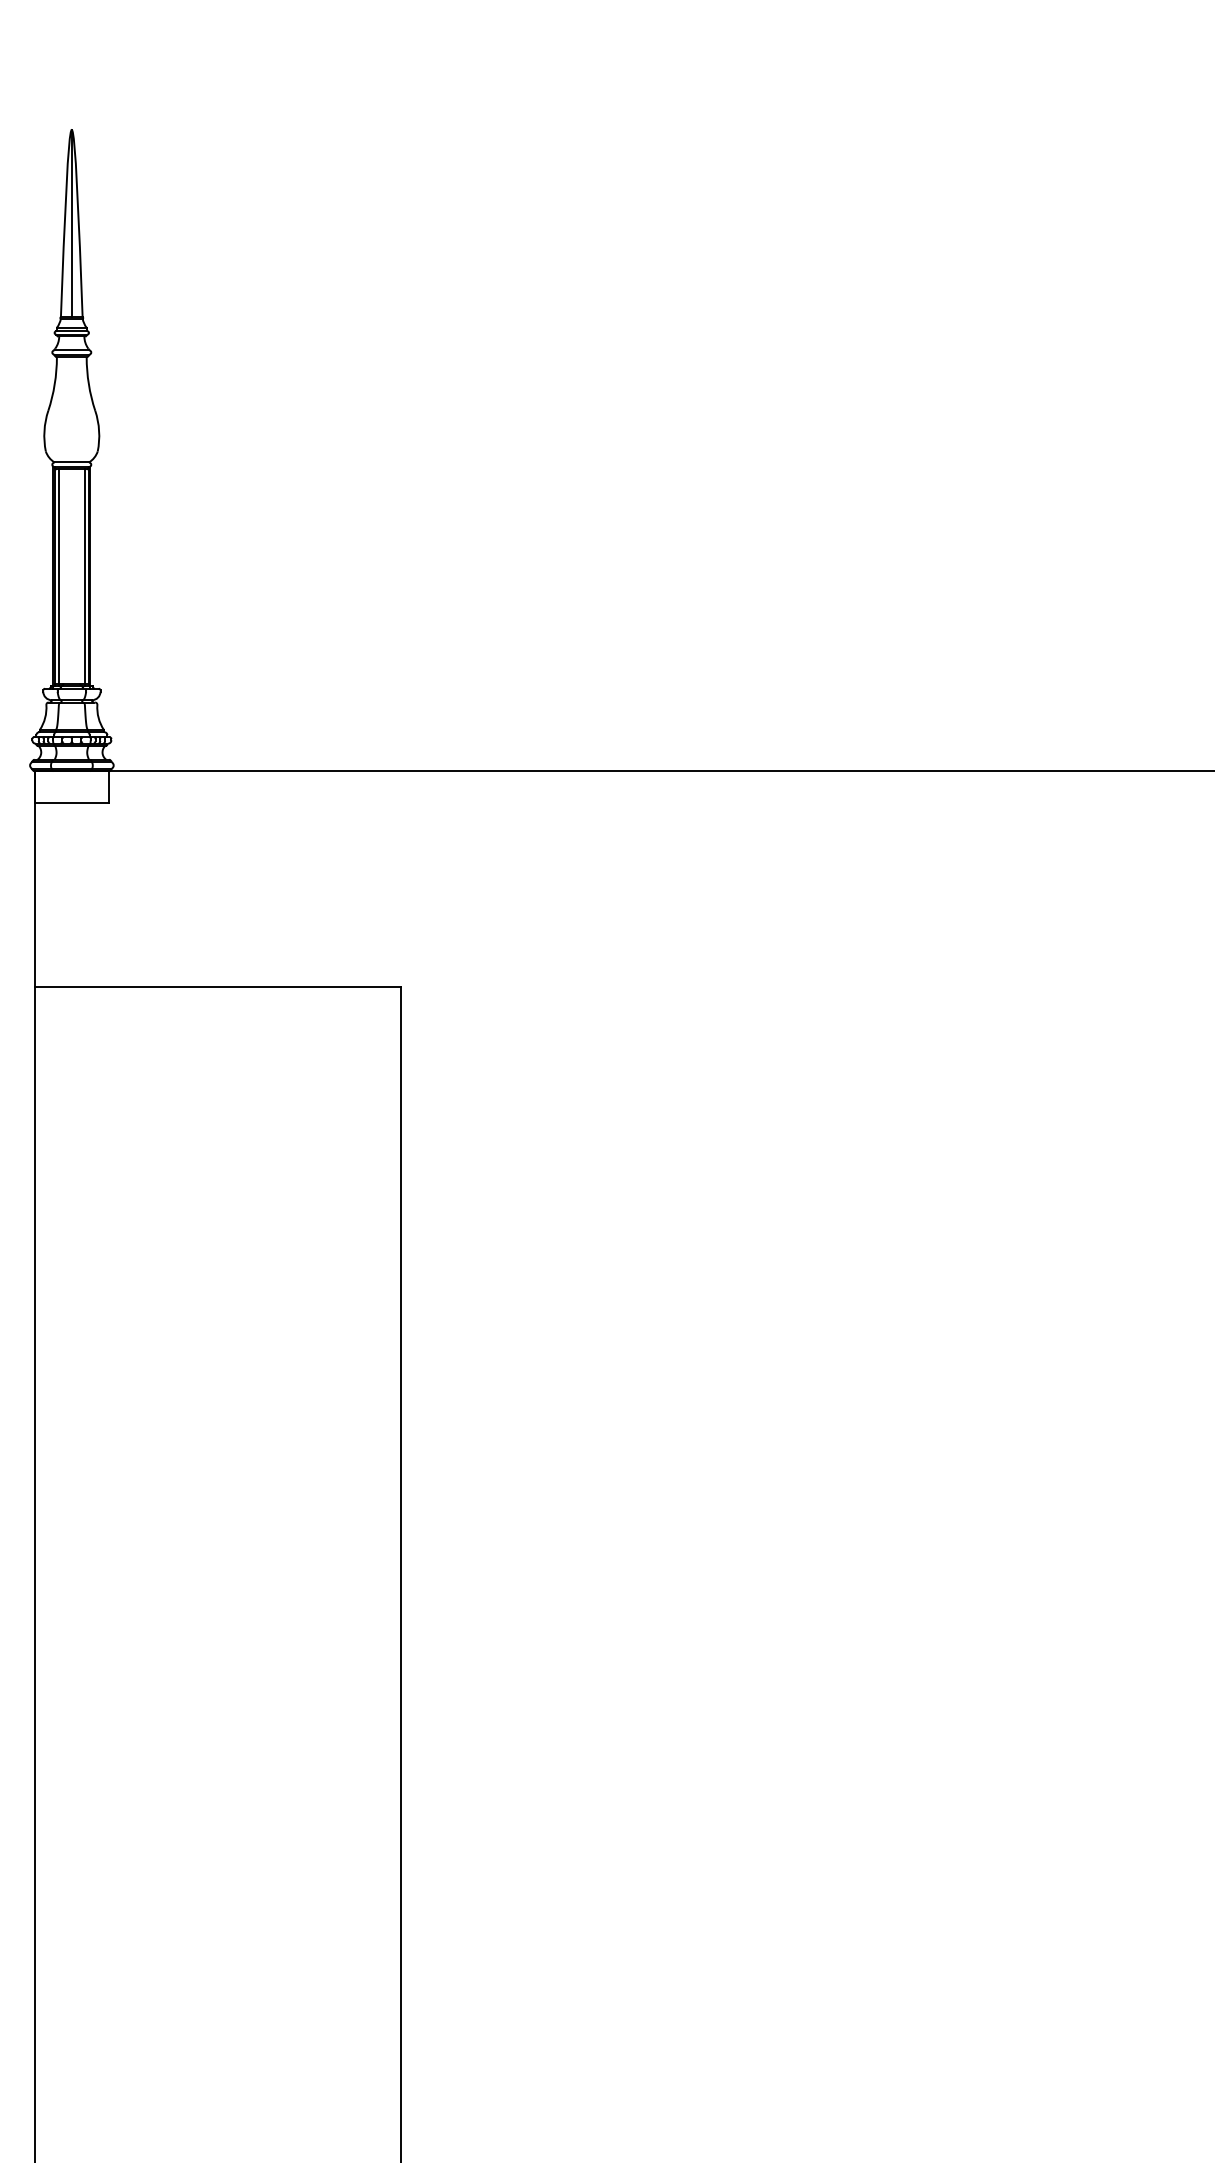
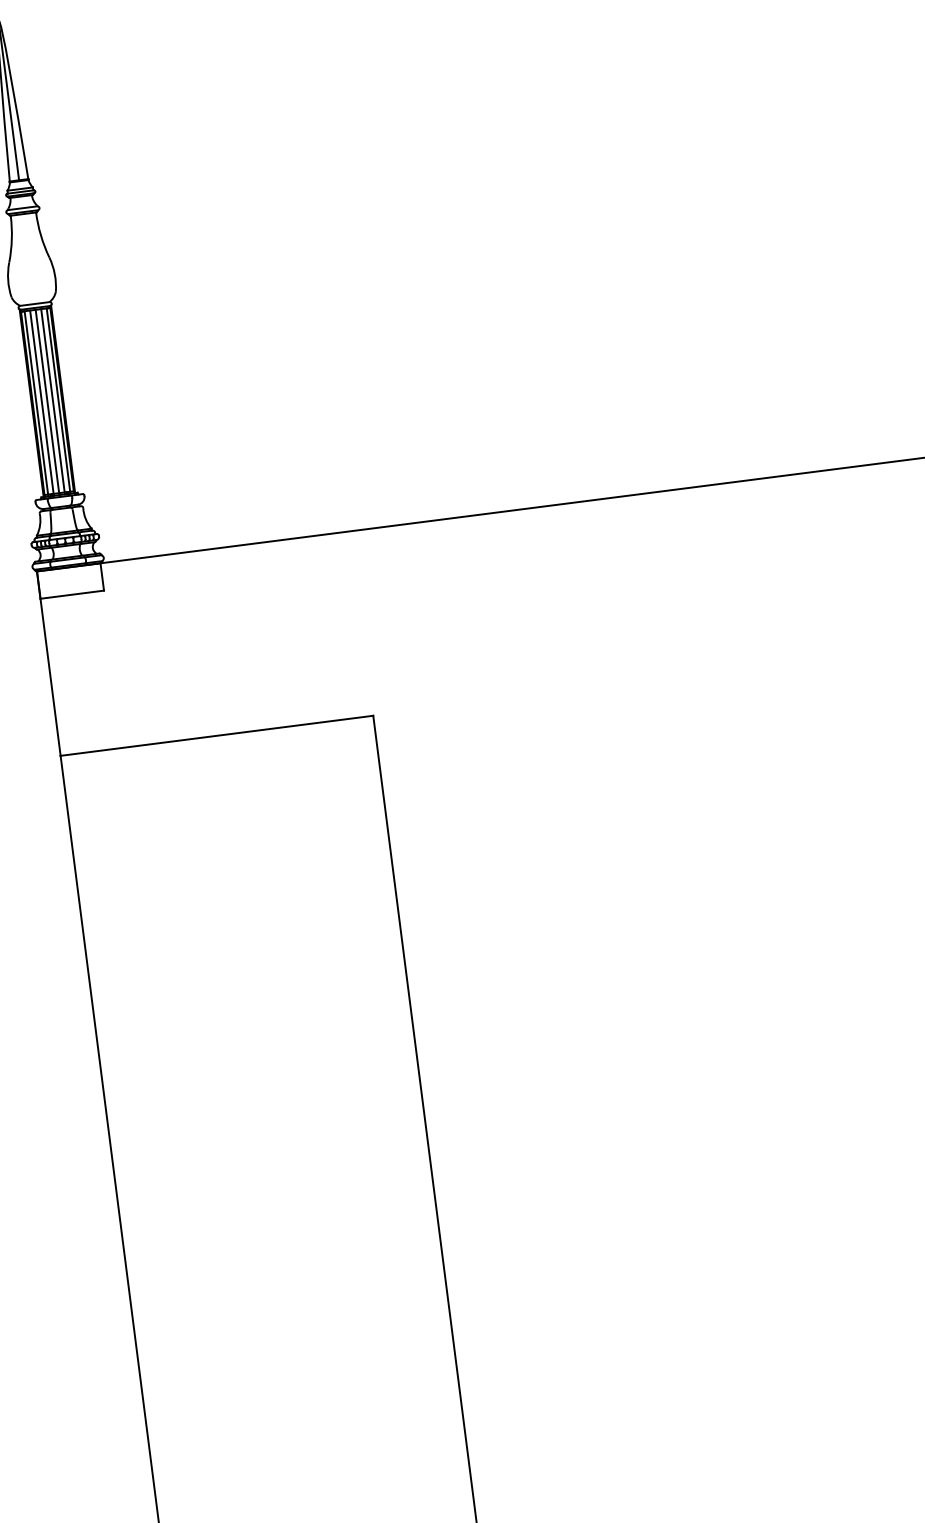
line: (65, 577) -> (42, 402), added
line: (78, 577) -> (53, 401), added
line: (71, 578) -> (47, 403), added

